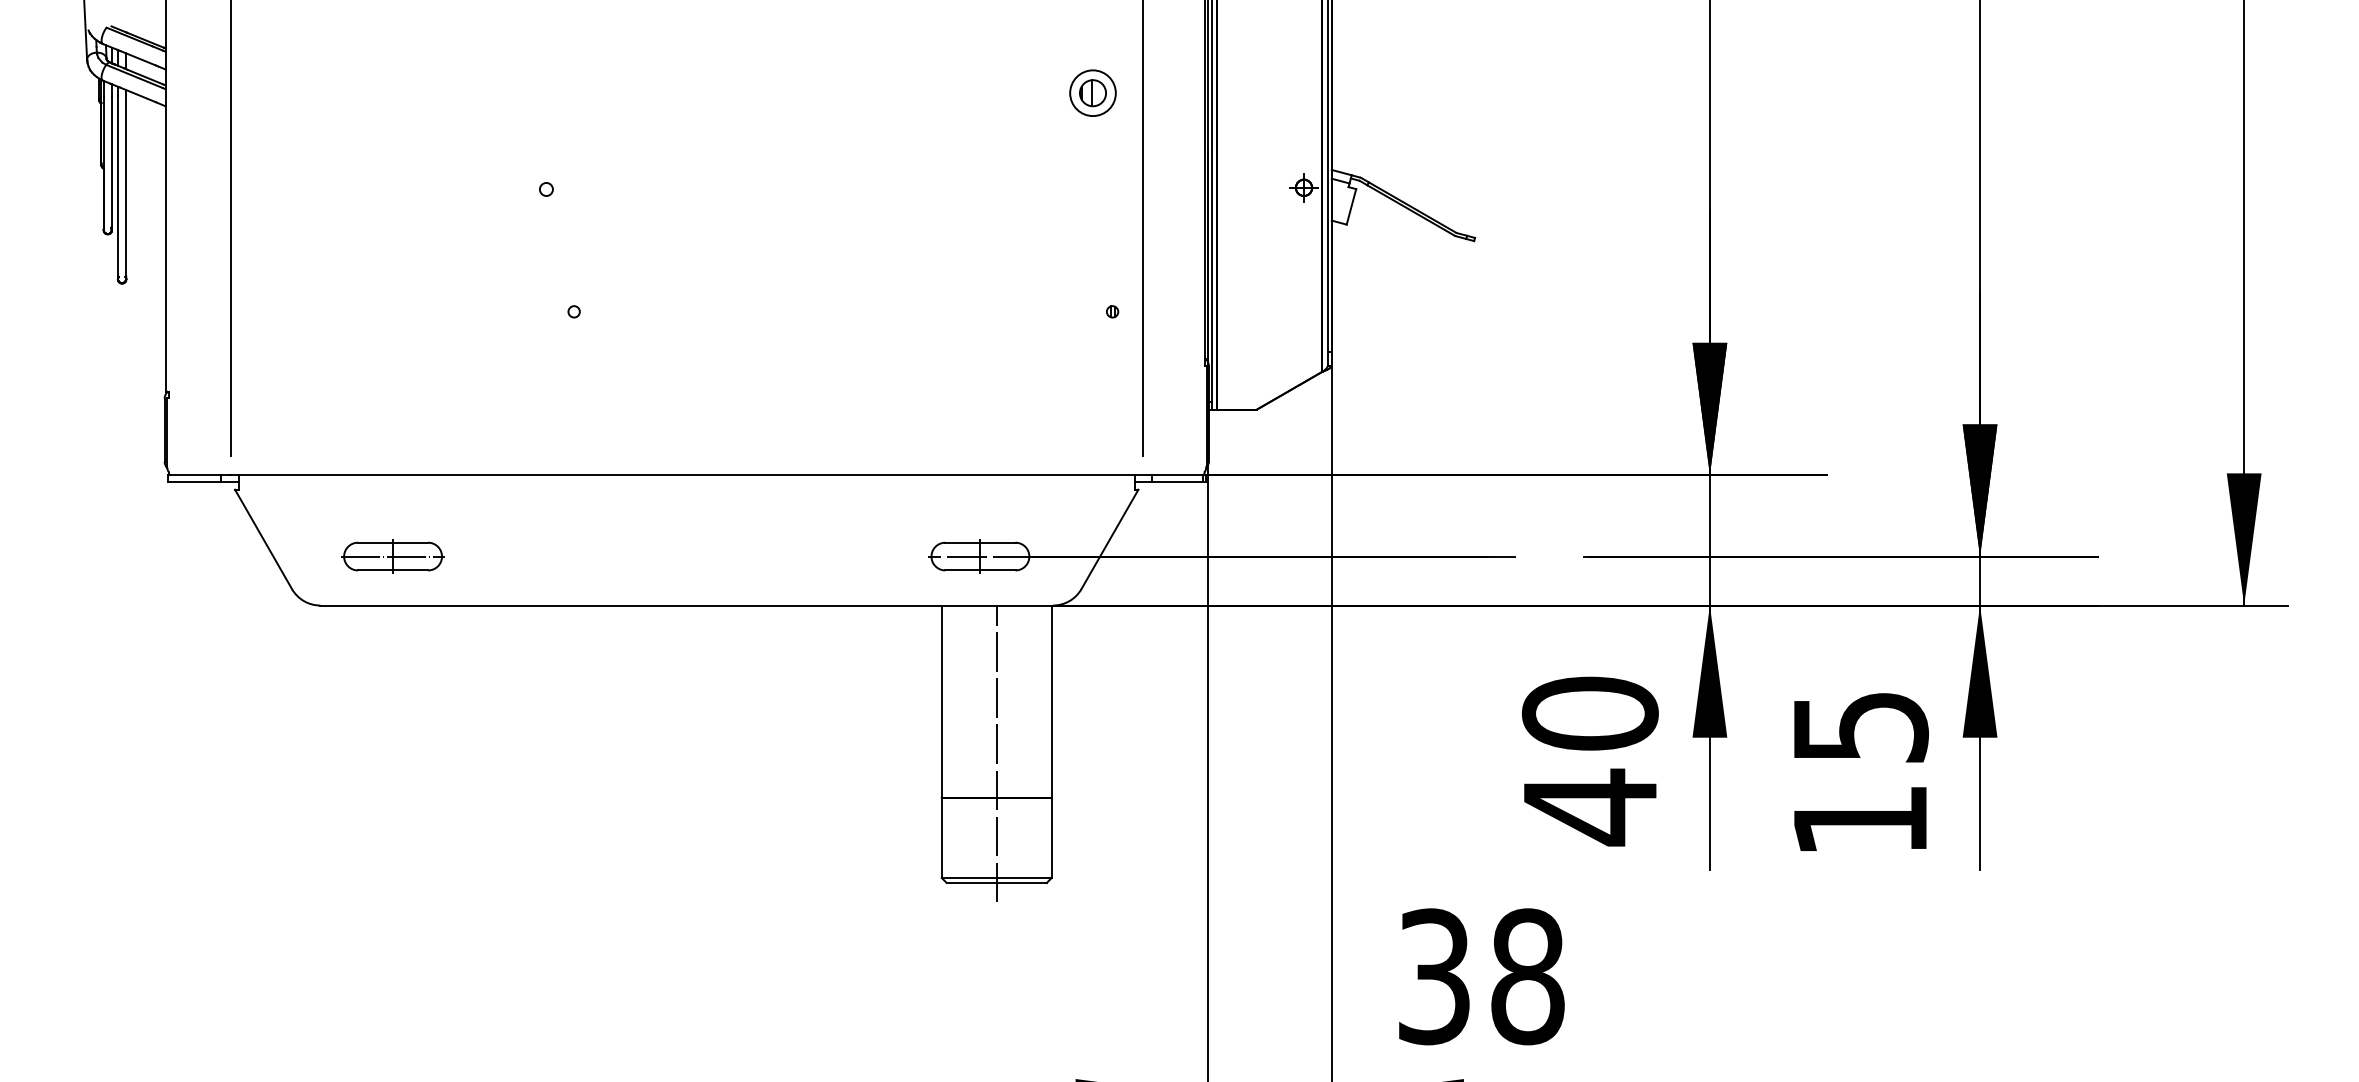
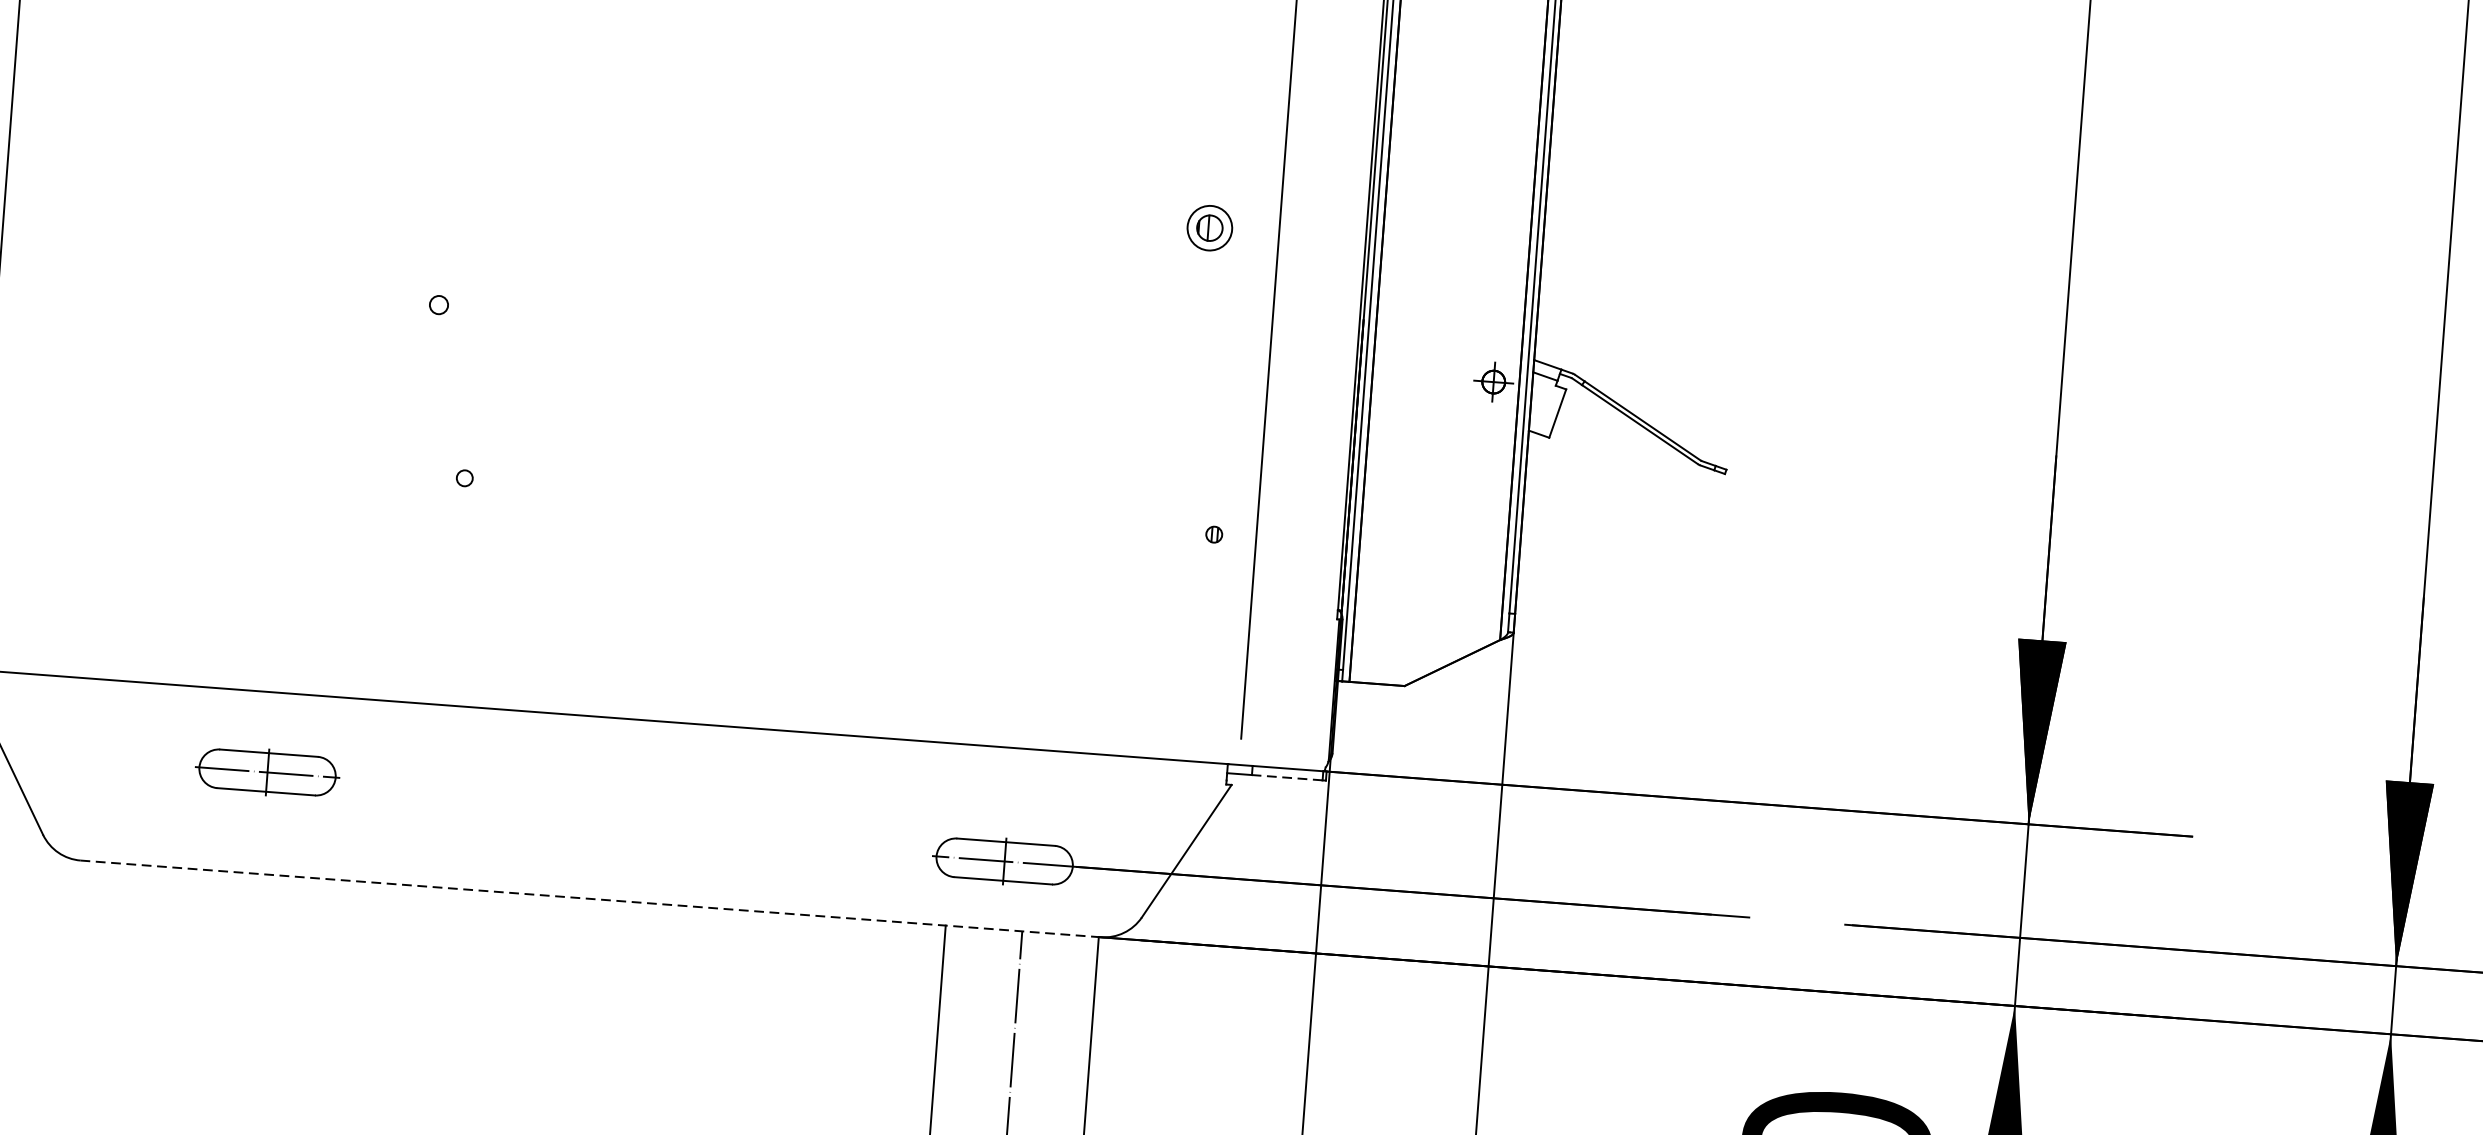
part: (1092, 92) -> (1209, 227), size x0.7
line: (1177, 481) -> (1286, 777), solid -> dashed
part: (392, 556) -> (266, 772), moved
line: (686, 605) -> (590, 898), solid -> dashed

